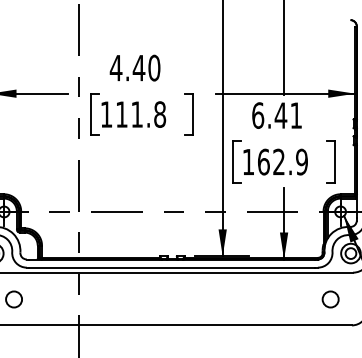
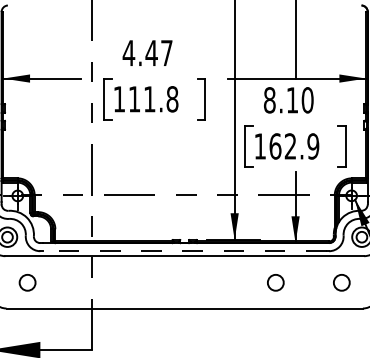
text: (154, 68) -> (166, 53), 4.40 -> 4.47
text: (276, 115) -> (288, 100), 6.41 -> 8.10
line: (172, 267) -> (184, 251), solid -> dashed
circle: (263, 299) -> (275, 282), added

